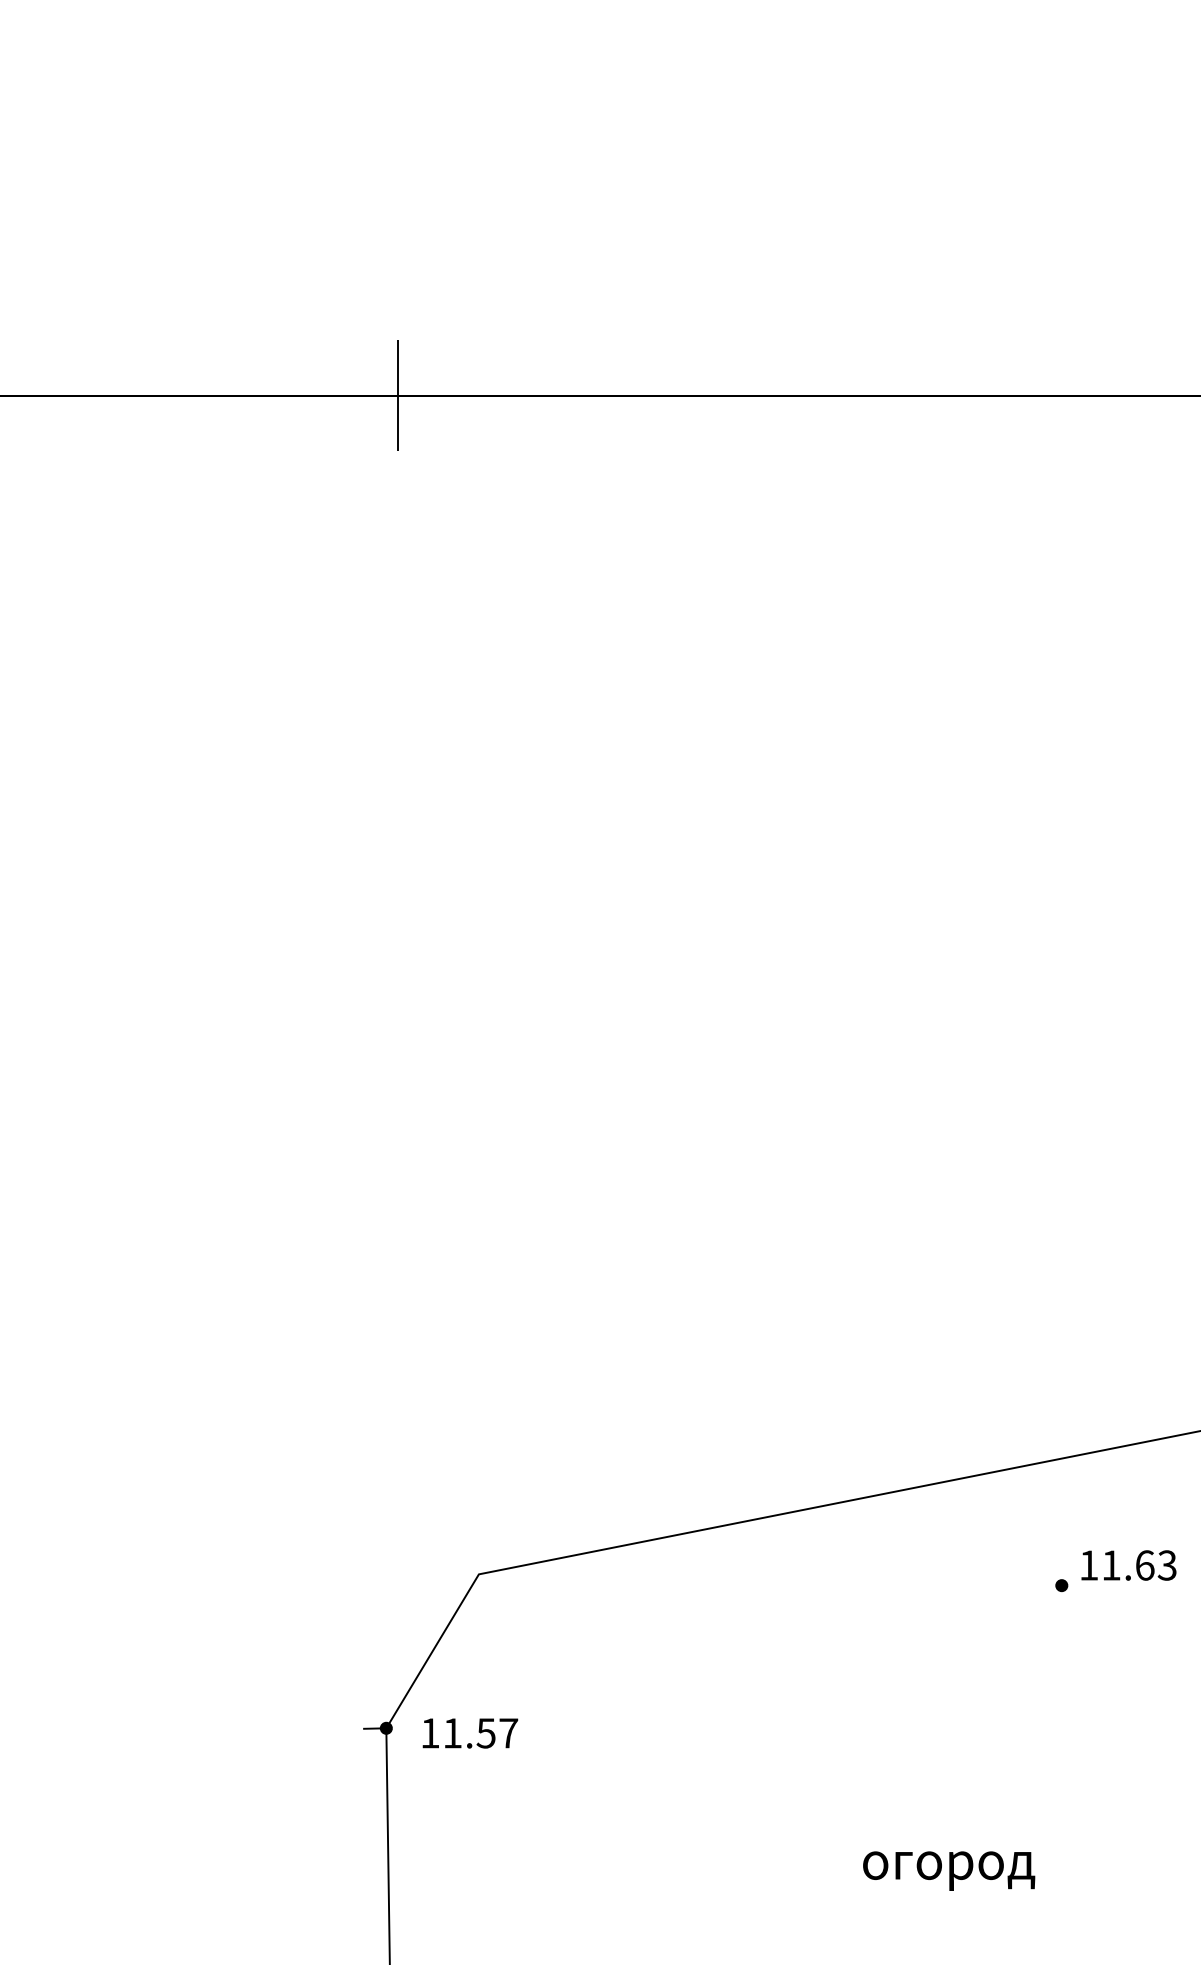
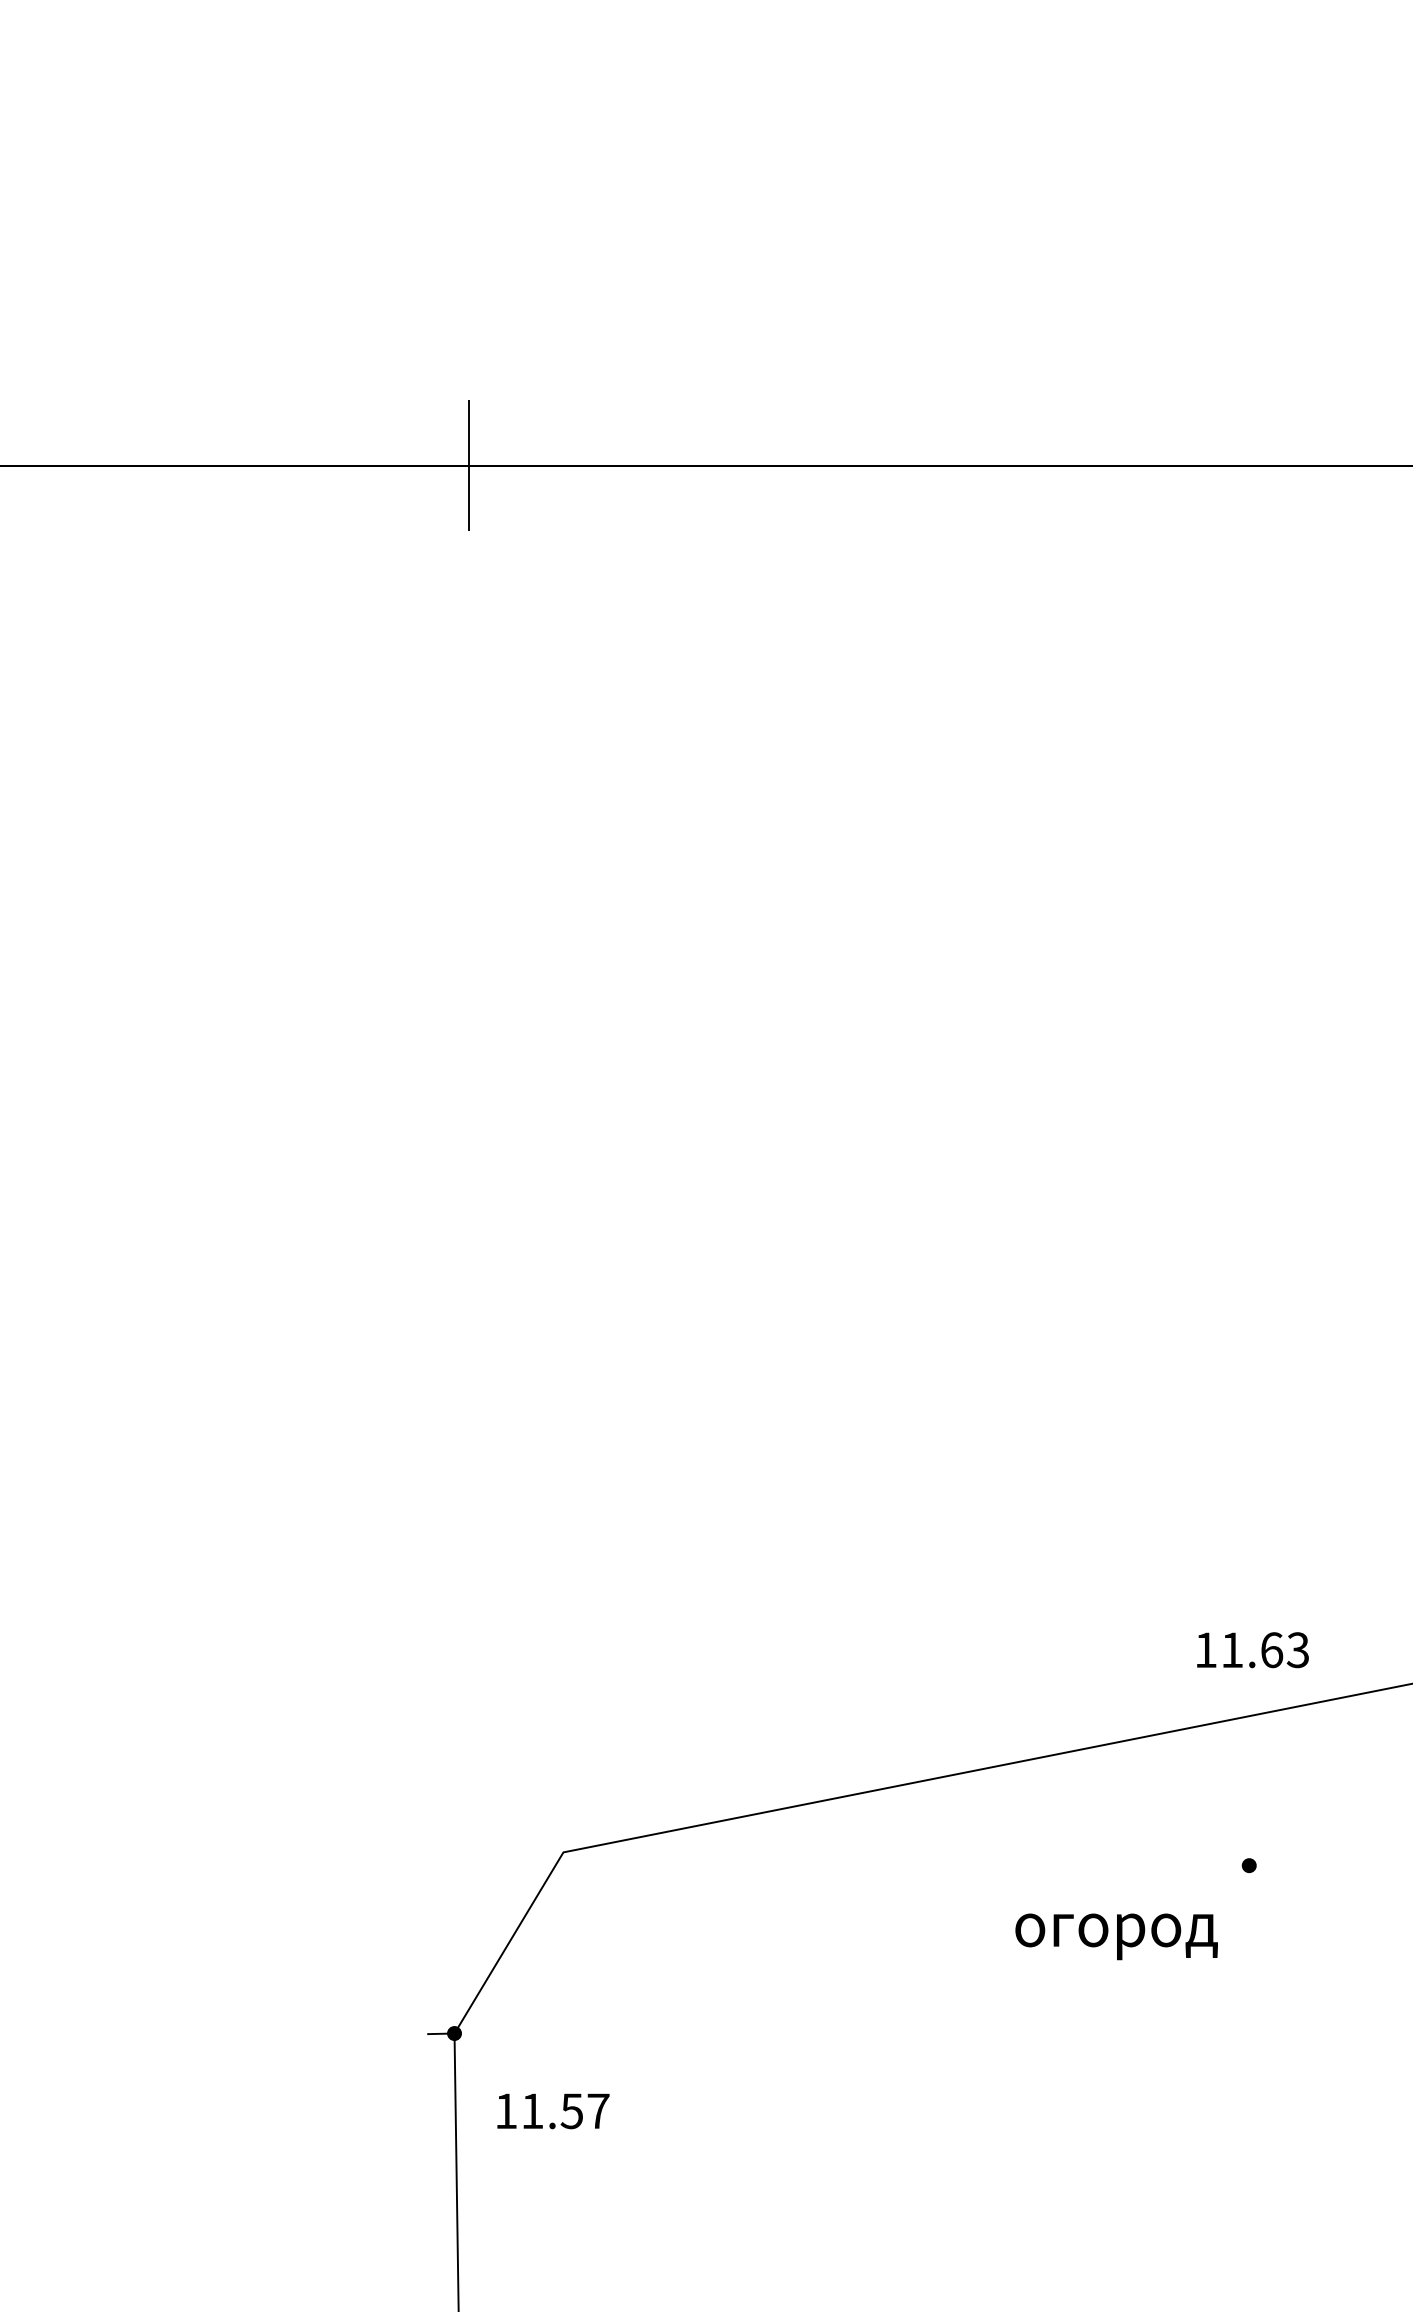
text: (1128, 1565) -> (1252, 1650), moved
text: (470, 1733) -> (553, 2111), moved
text: (949, 1870) -> (1117, 1936), moved

